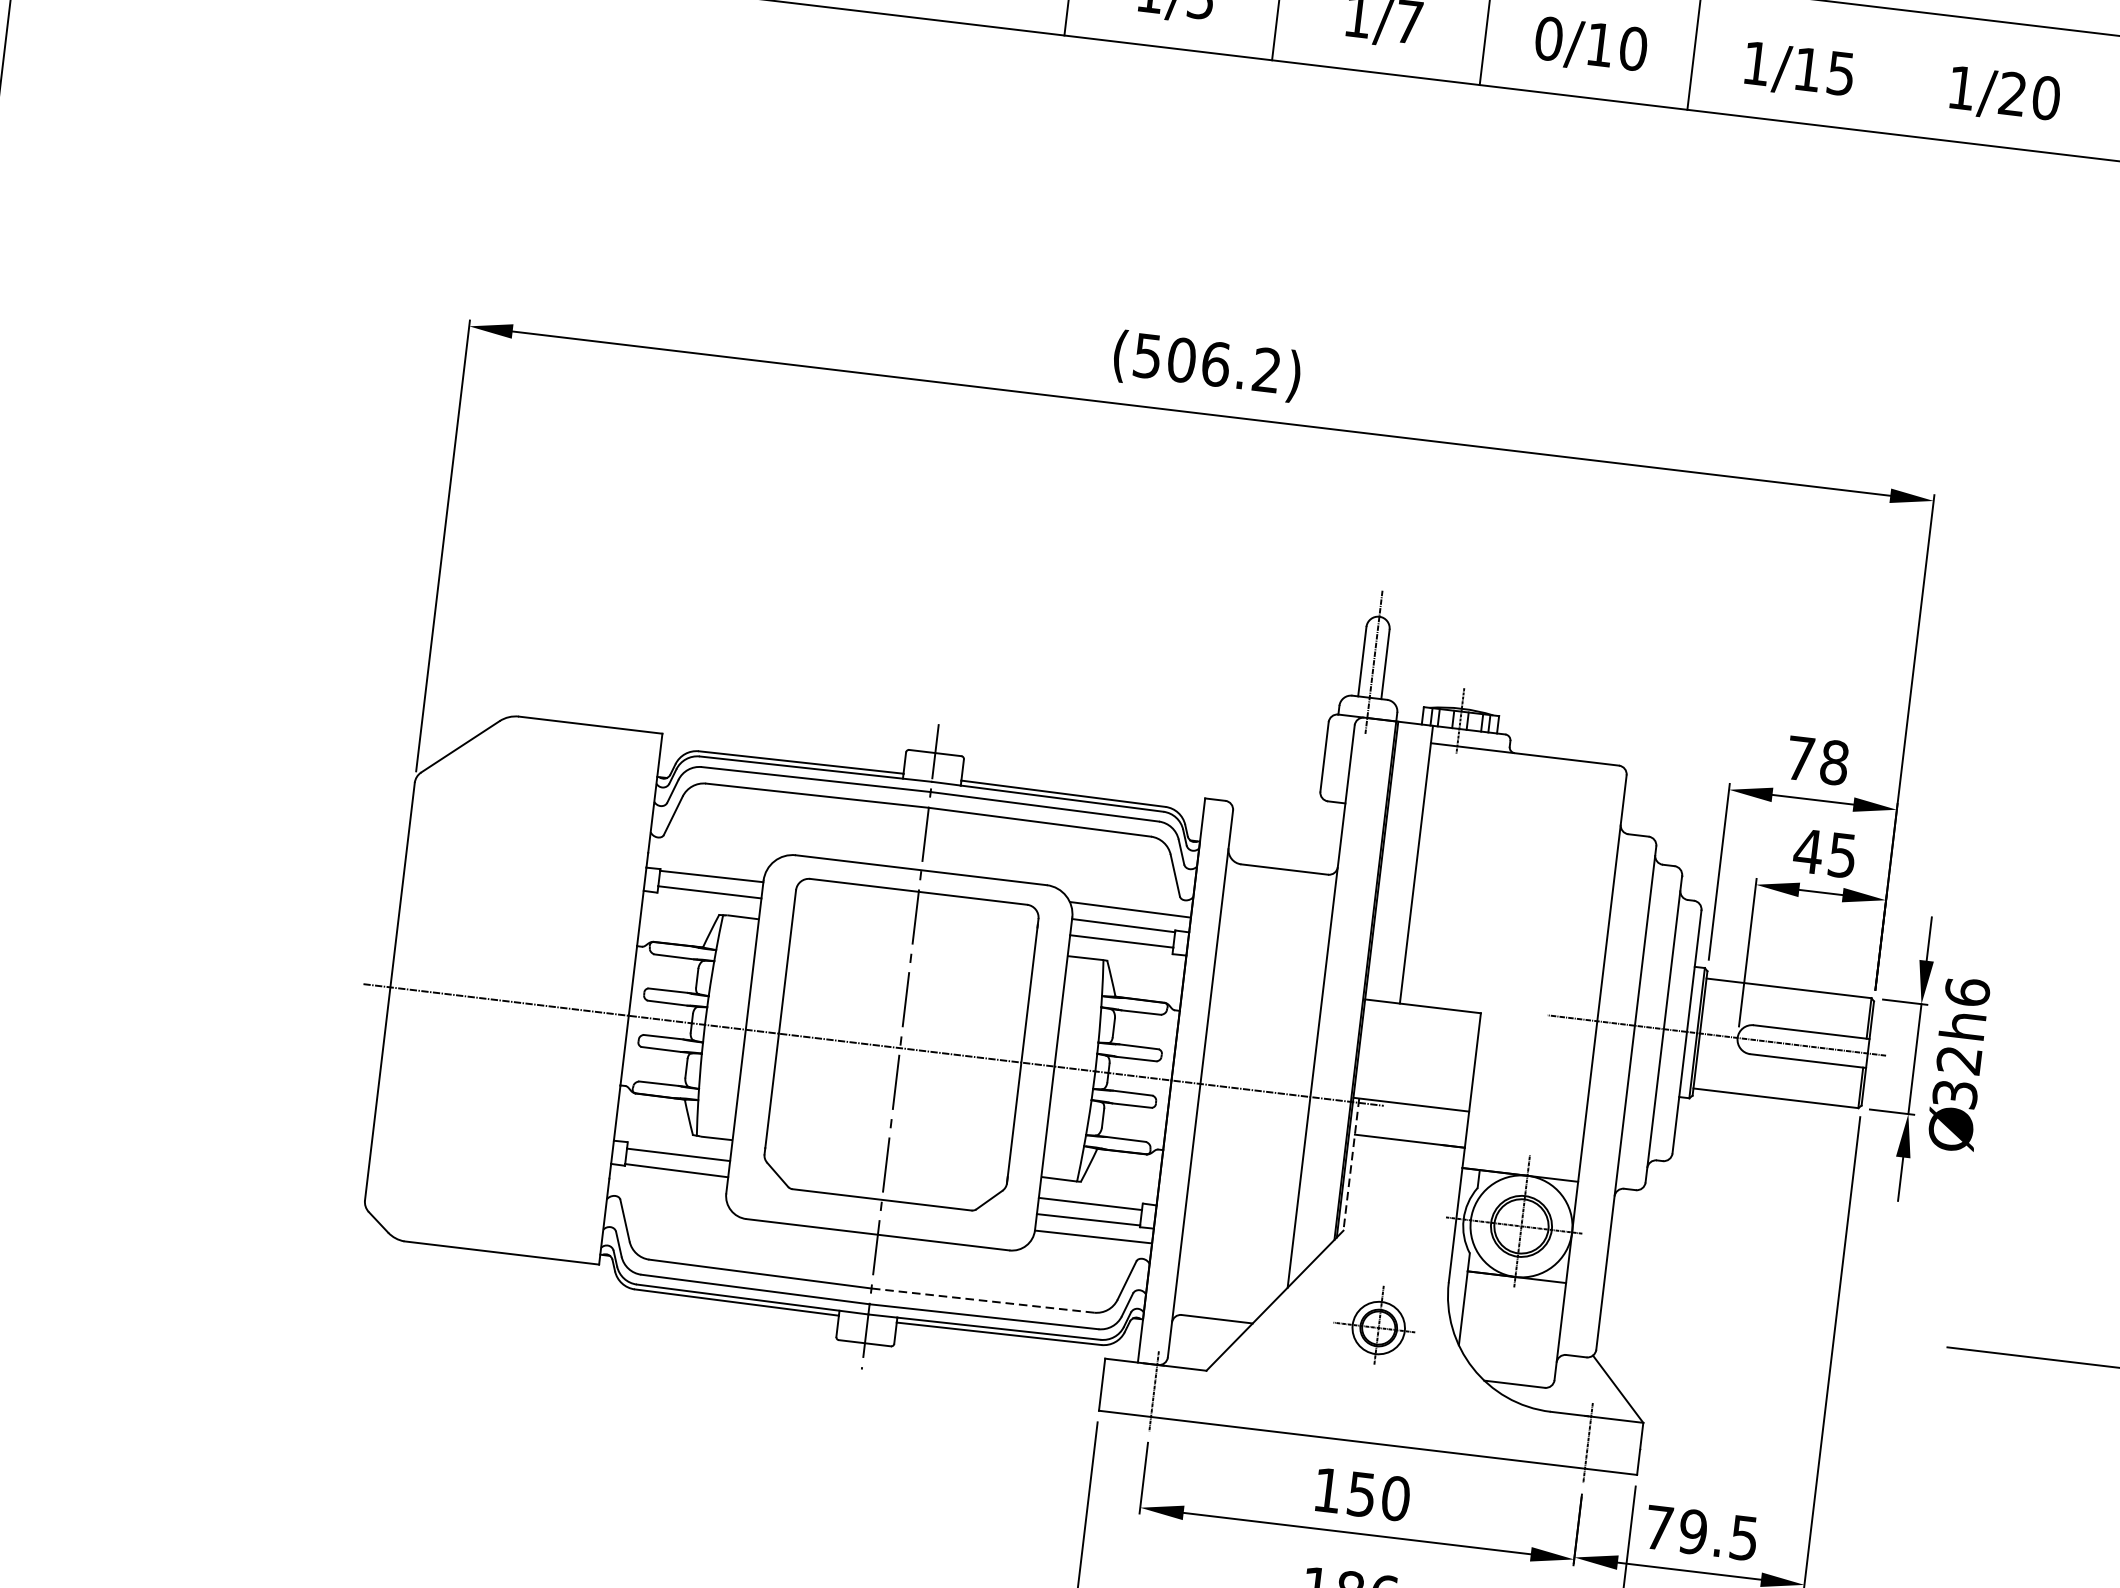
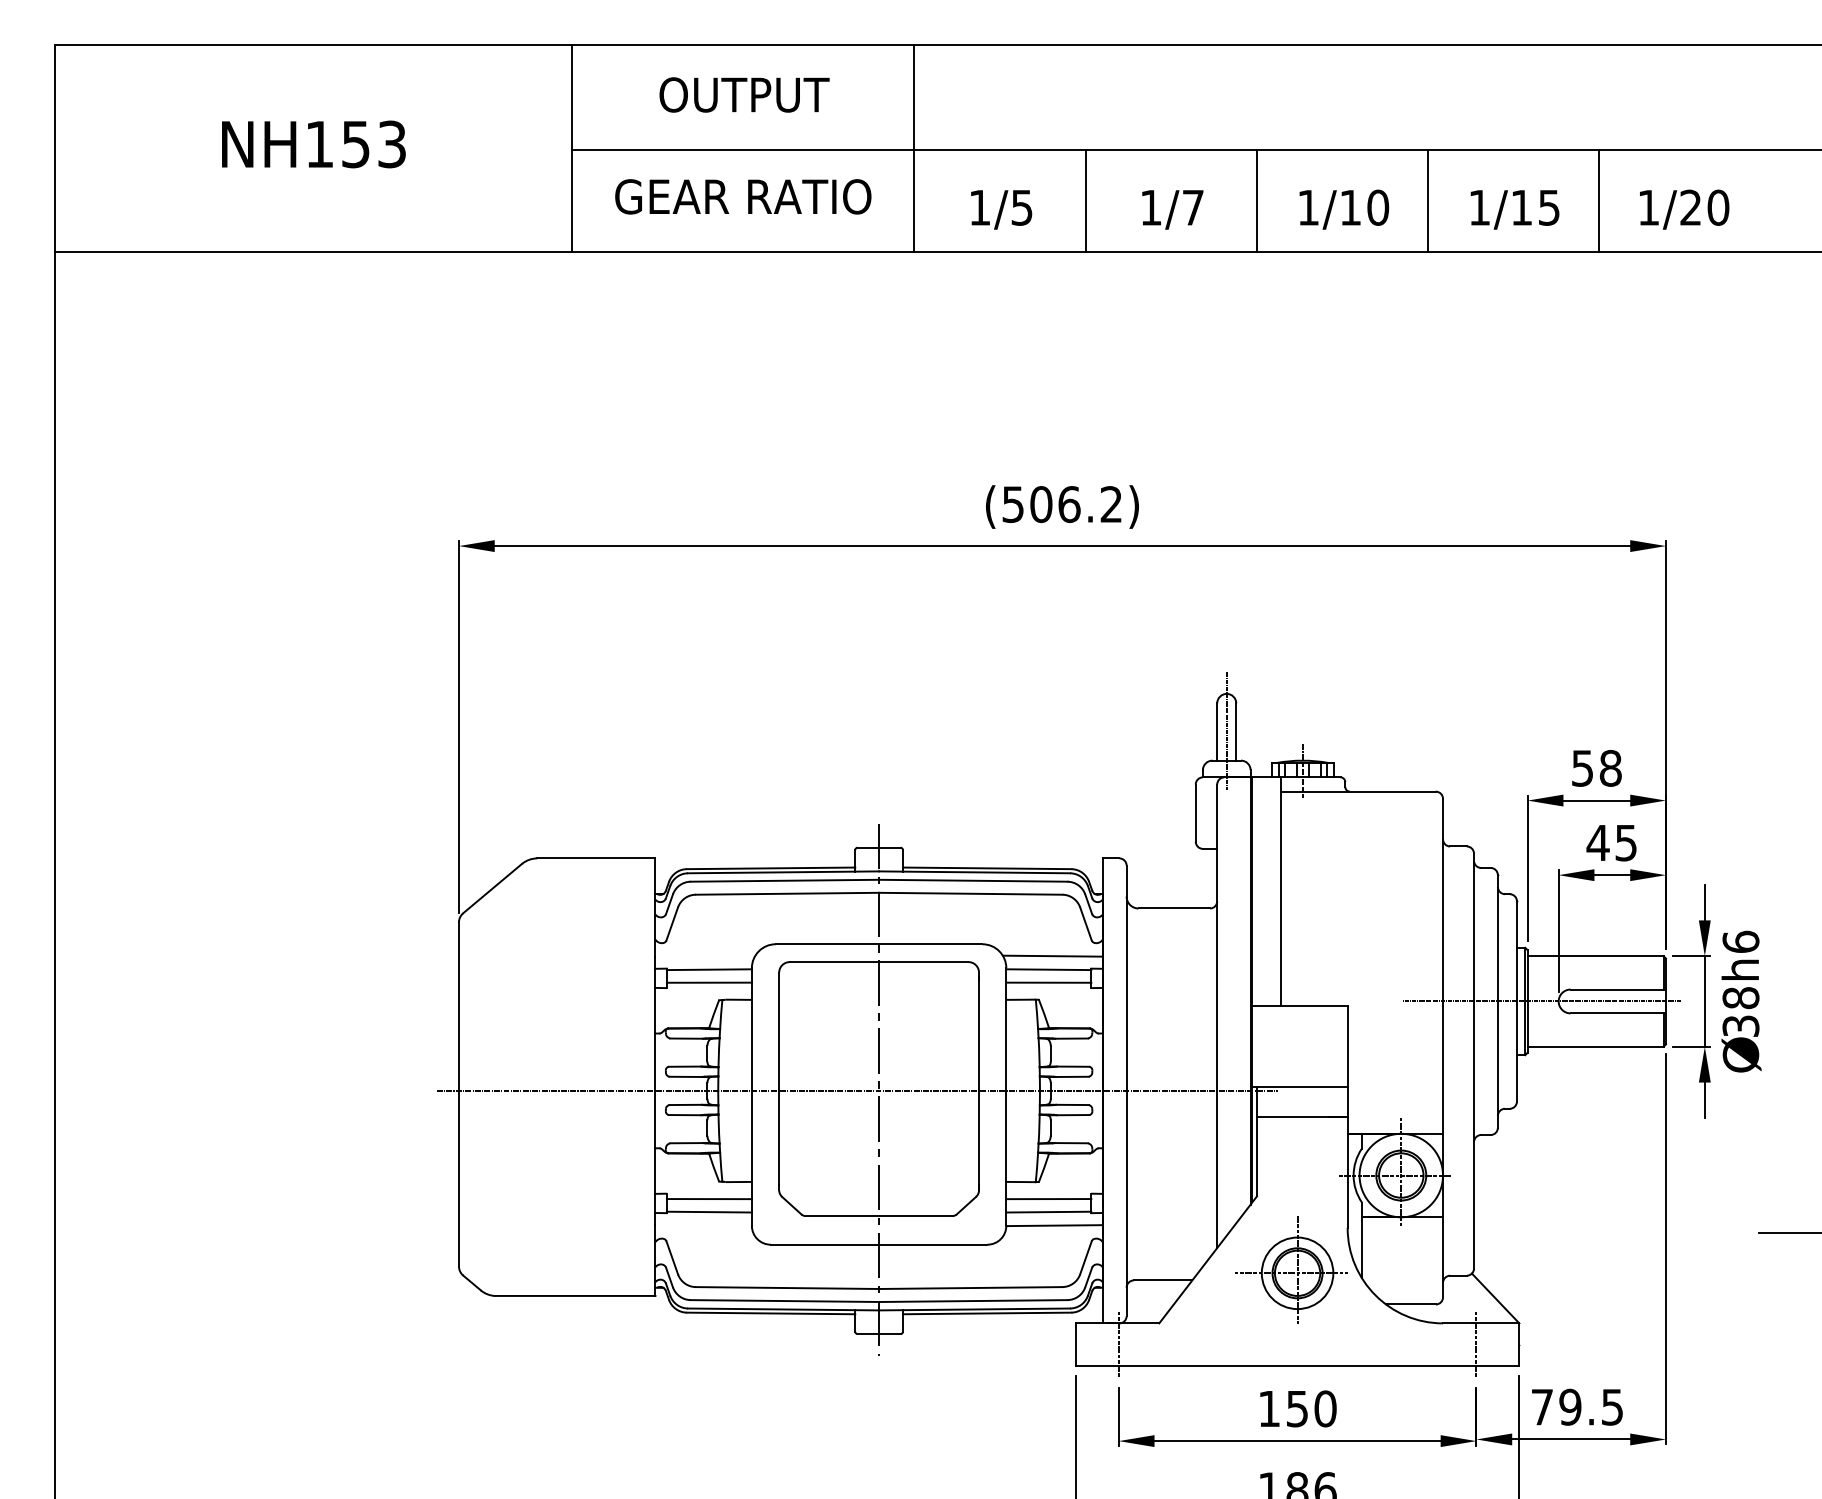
text: (1548, 38) -> (1308, 207), 0/10 -> 1/10
line: (1902, 73) -> (1599, 201), added
text: (1800, 758) -> (1582, 768), 78 -> 58
text: (1958, 1060) -> (1740, 998), 32h6 -> 38h6
line: (1351, 1165) -> (1257, 1142), dashed -> solid
line: (982, 1301) -> (970, 1288), dashed -> solid
part: (1374, 1324) -> (1291, 1269), size x1.67

